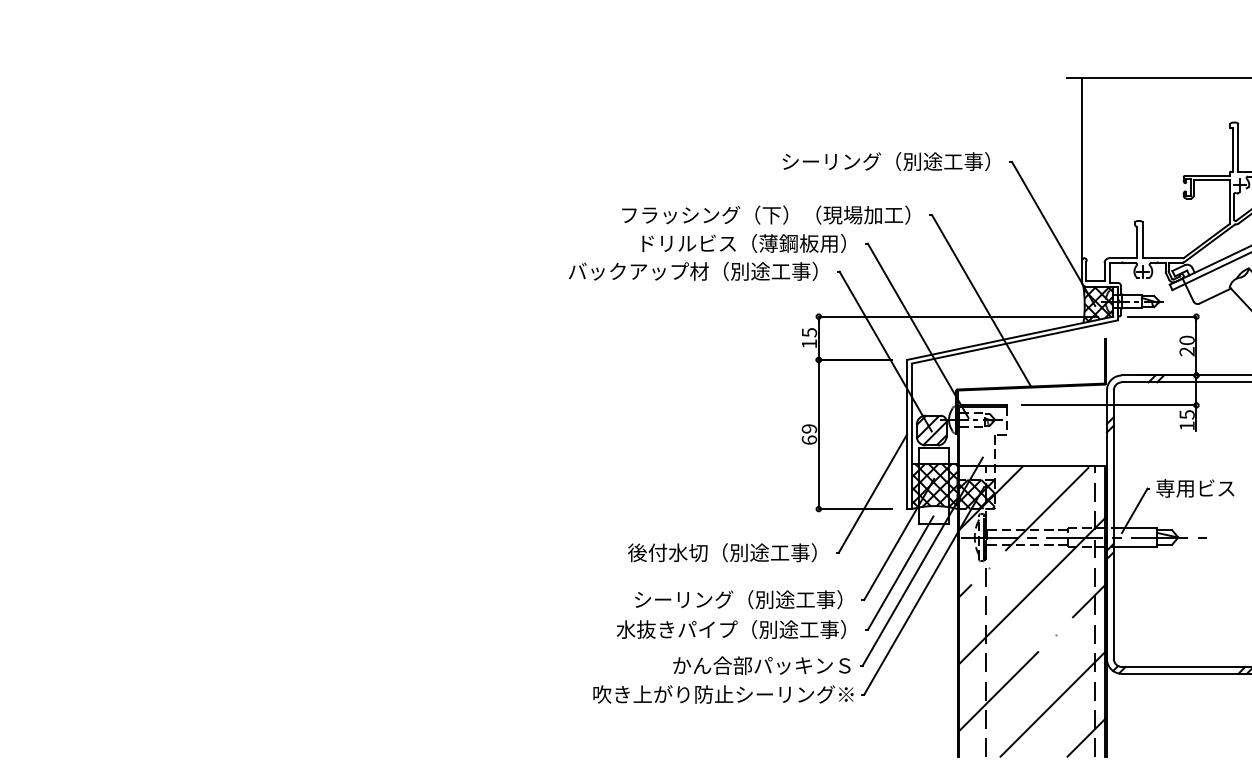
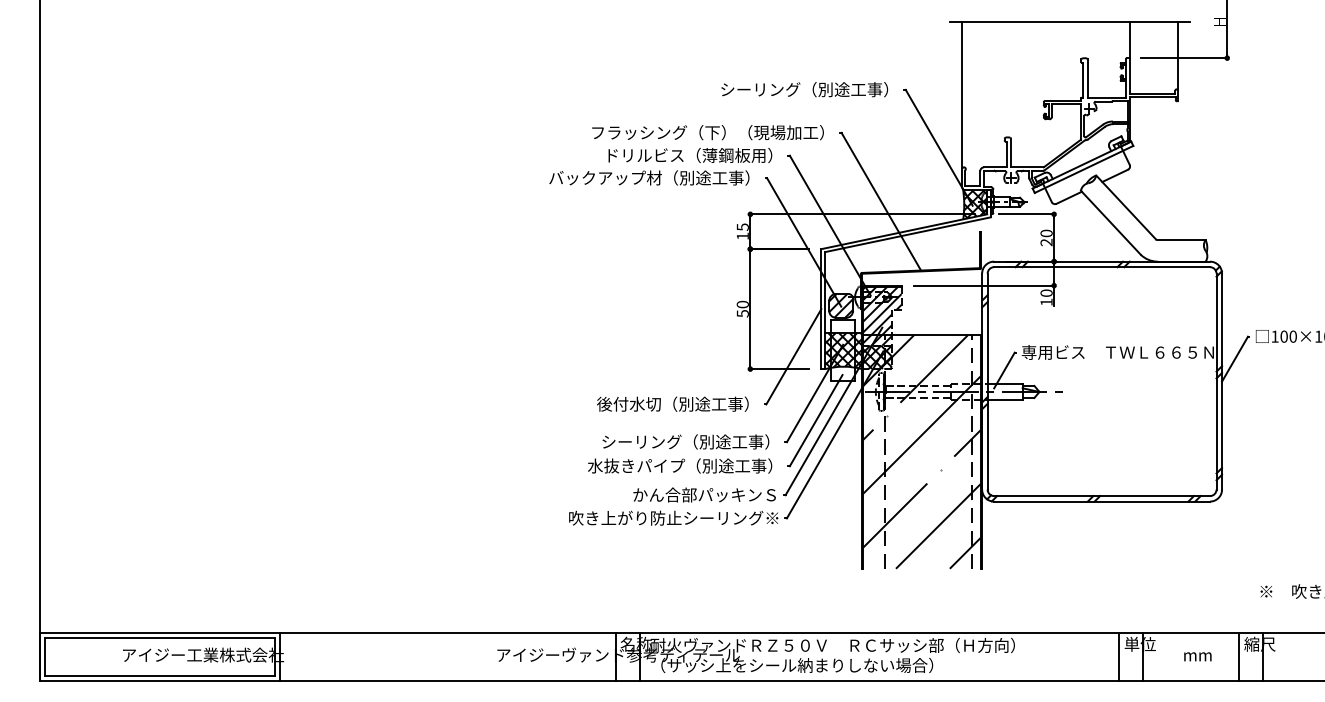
text: (1186, 413) -> (1046, 292), 15 -> 10
text: (809, 433) -> (742, 308), 69 -> 50
hatch: (983, 442) -> (882, 315), added

